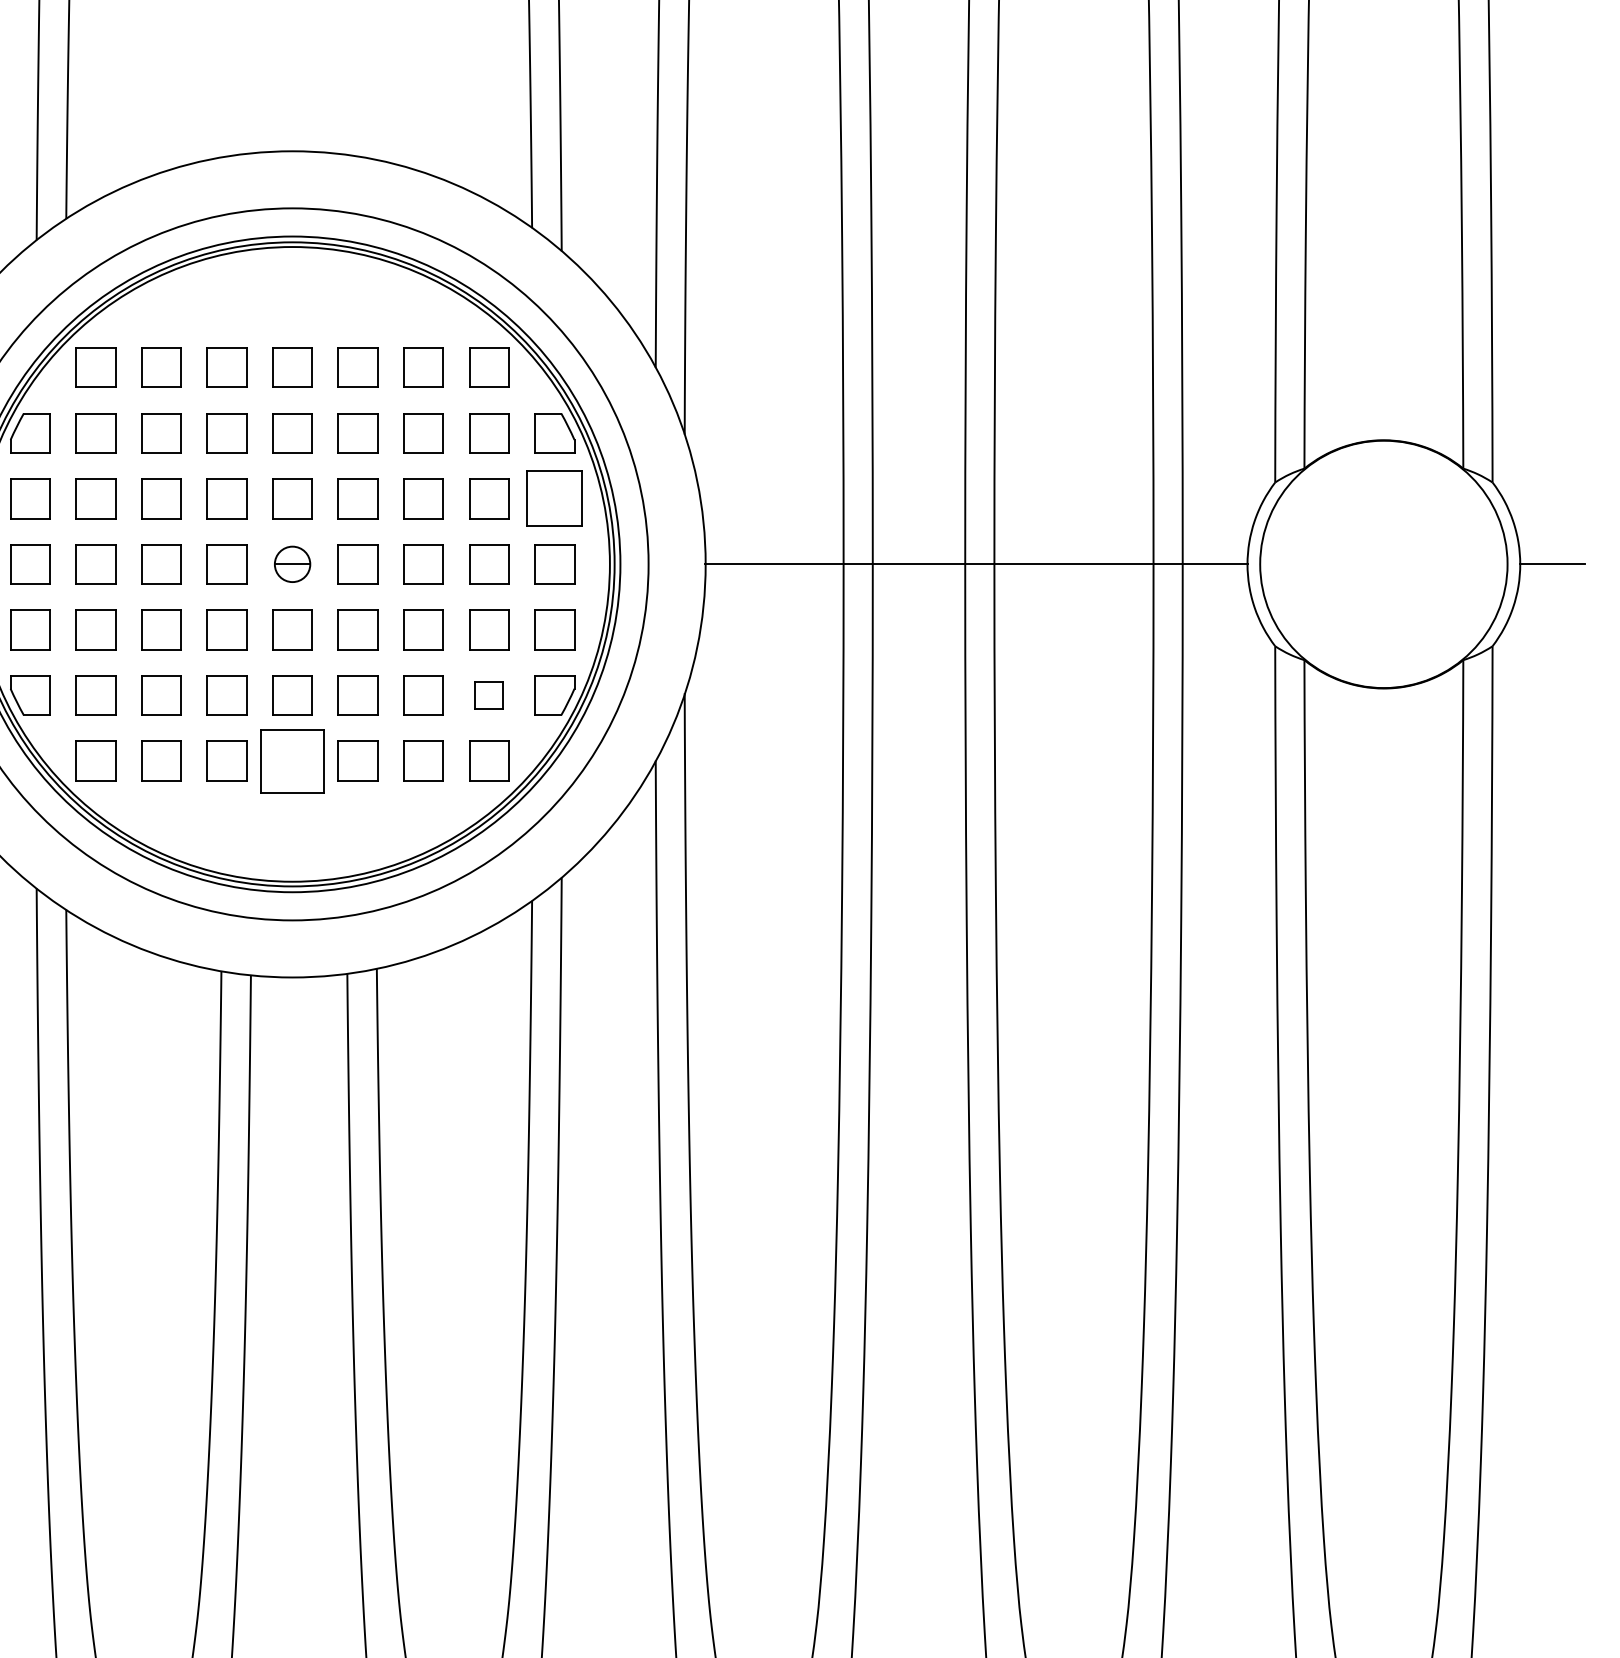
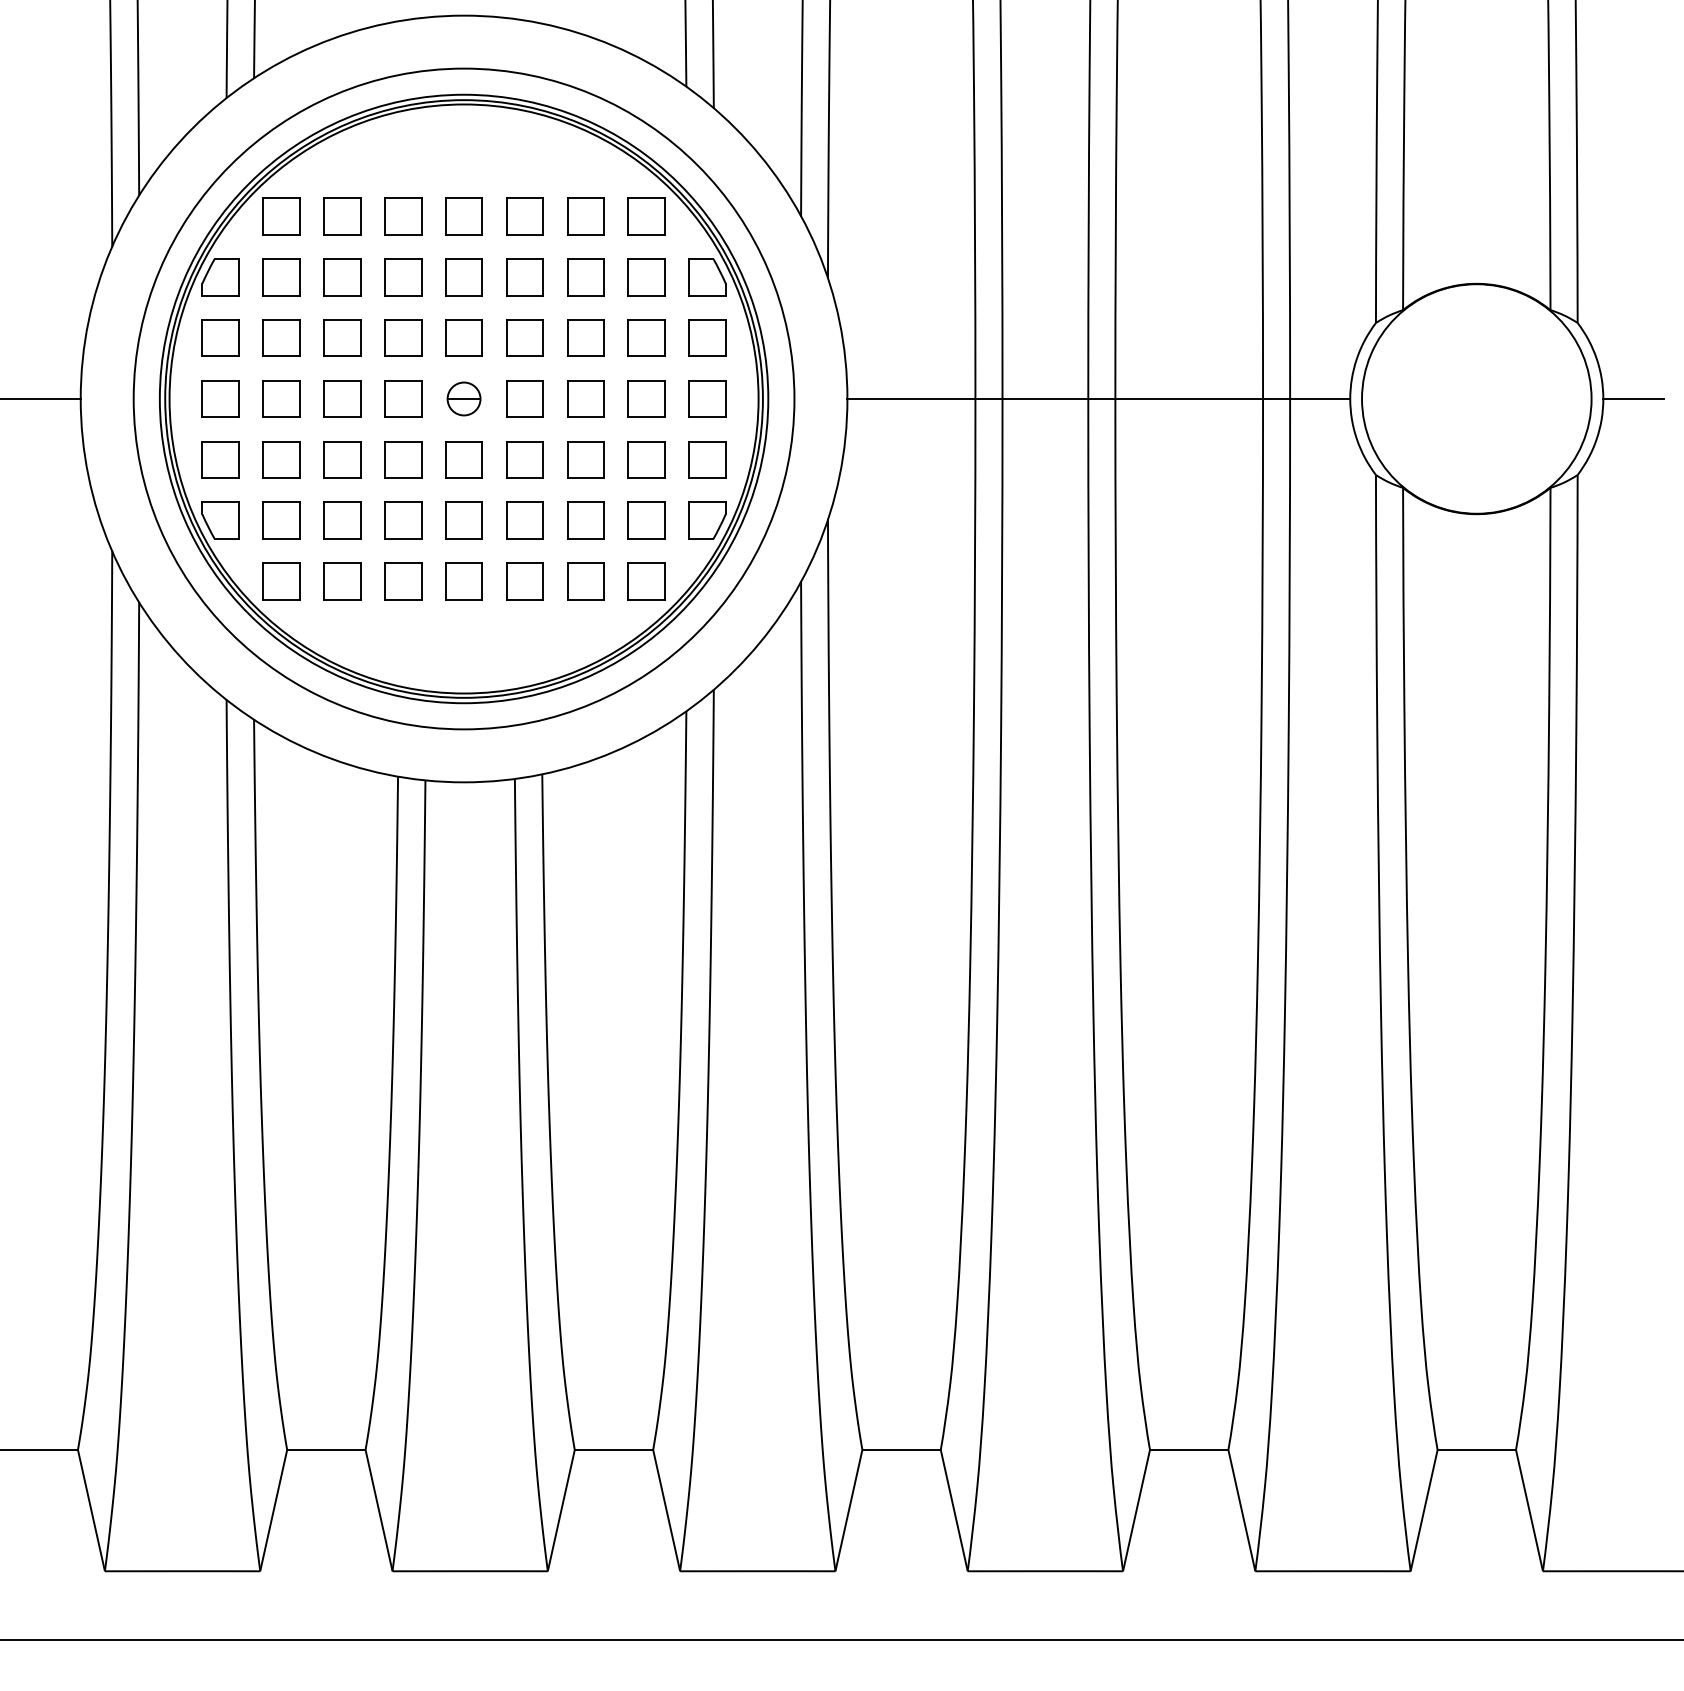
part: (554, 498) -> (707, 337), size x0.71
part: (489, 695) -> (646, 520), size x1.43
part: (291, 761) -> (463, 581), size x0.62

